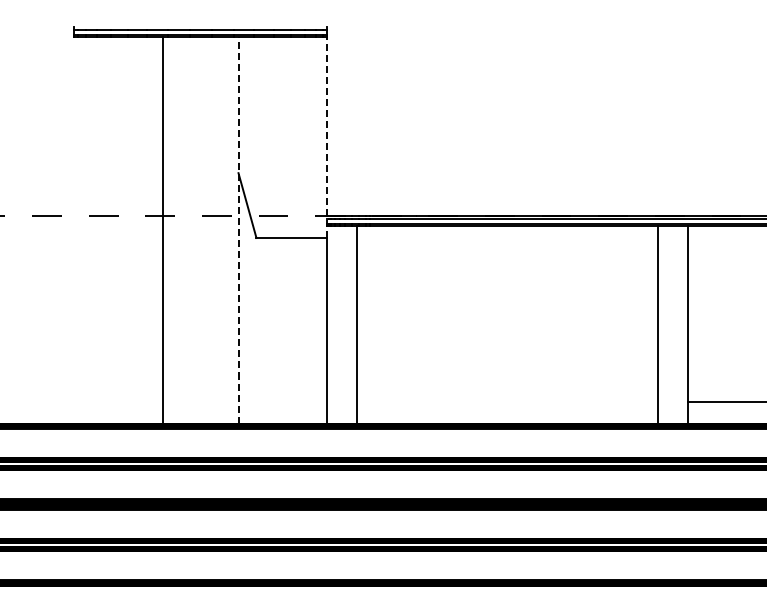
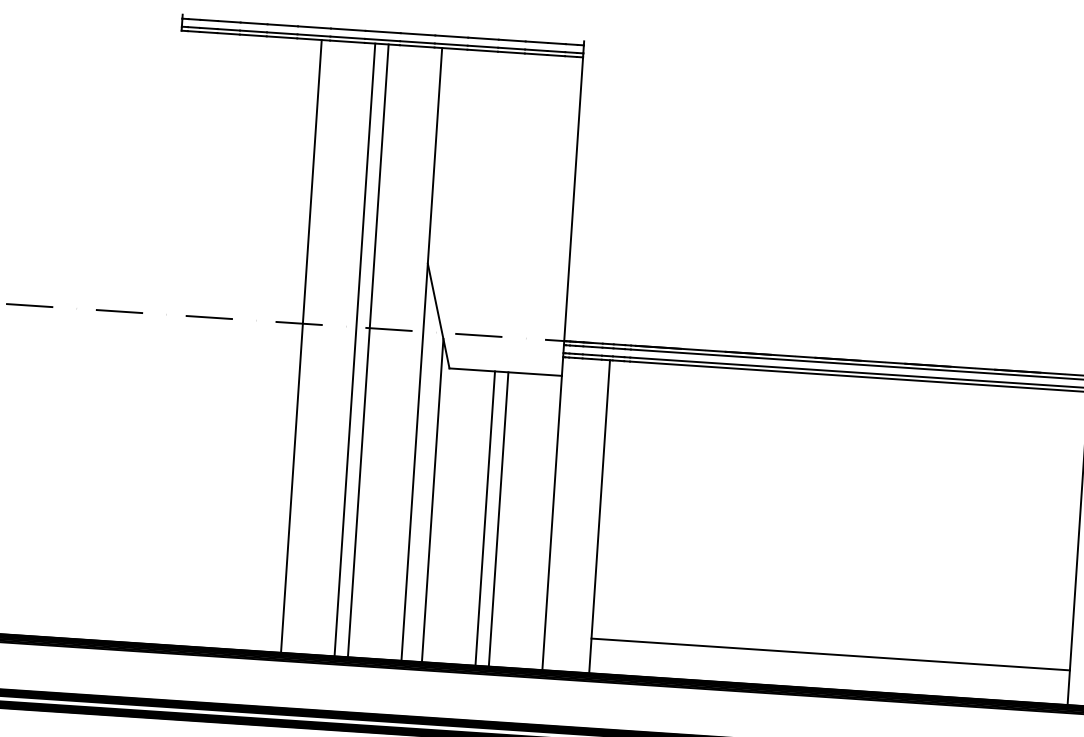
line: (327, 137) -> (572, 216), dashed -> solid
line: (238, 229) -> (421, 353), dashed -> solid
line: (196, 230) -> (355, 350), added
line: (204, 230) -> (367, 351), added
line: (251, 321) -> (432, 500), added
line: (285, 330) -> (485, 518), added
line: (293, 330) -> (498, 519), added
line: (507, 401) -> (830, 654), added

